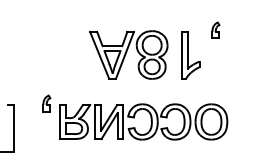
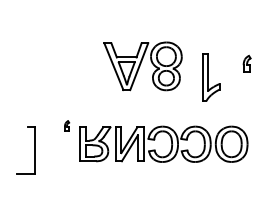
part: (215, 30) -> (246, 63), moved
part: (128, 55) -> (142, 66), moved
part: (46, 103) -> (66, 125), size x0.6

